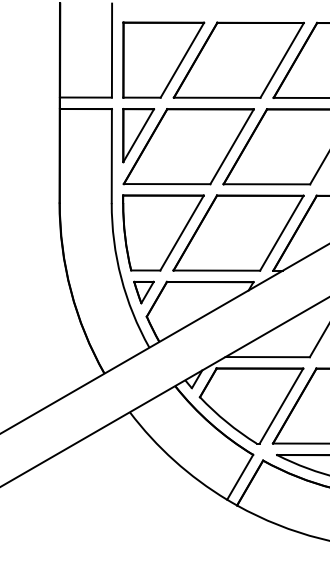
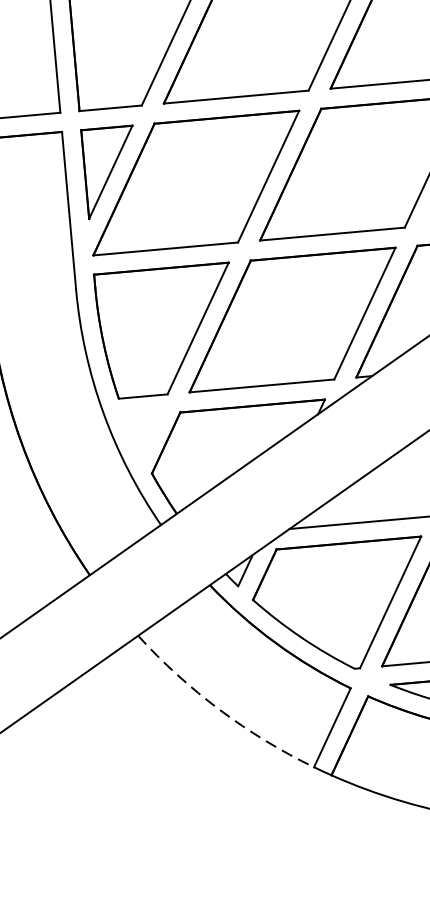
part: (143, 292) -> (142, 433), removed
arc: (174, 460) -> (220, 709), solid -> dashed

